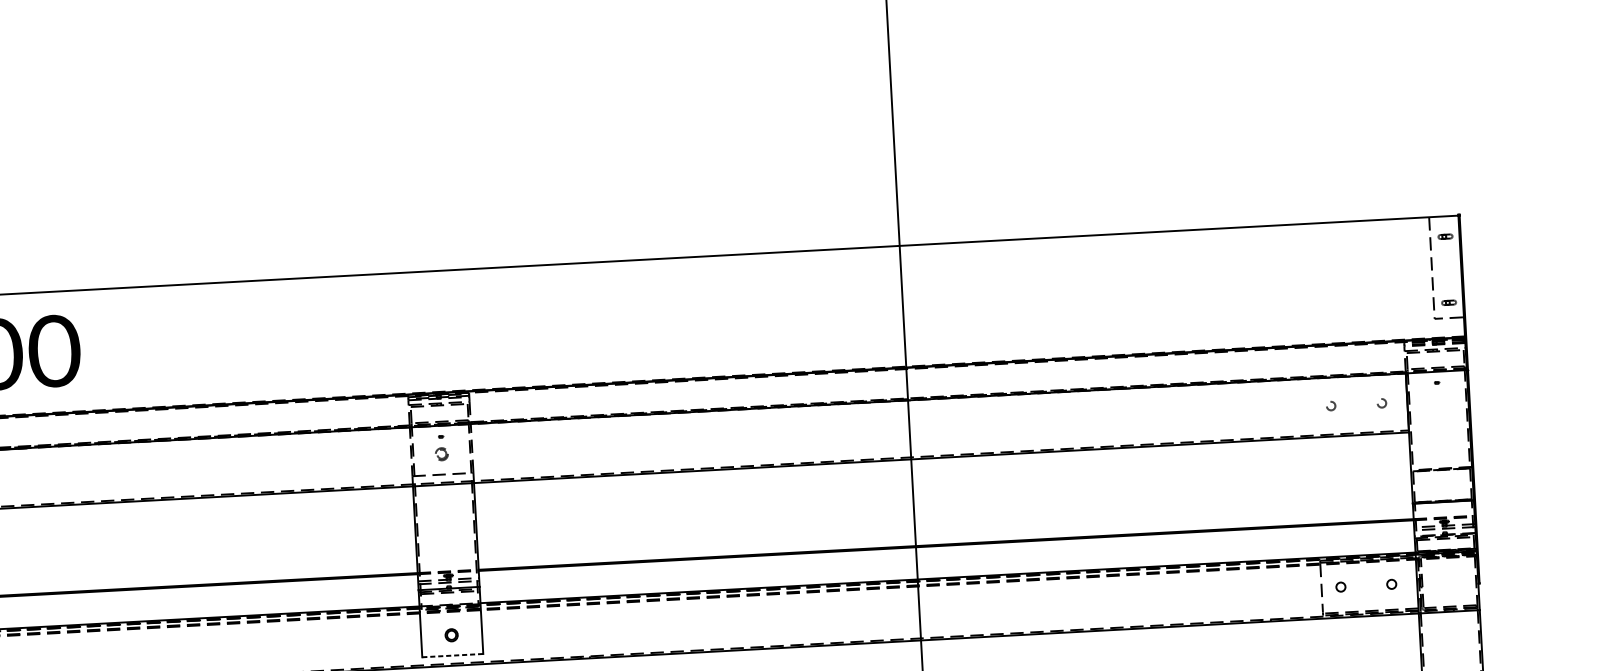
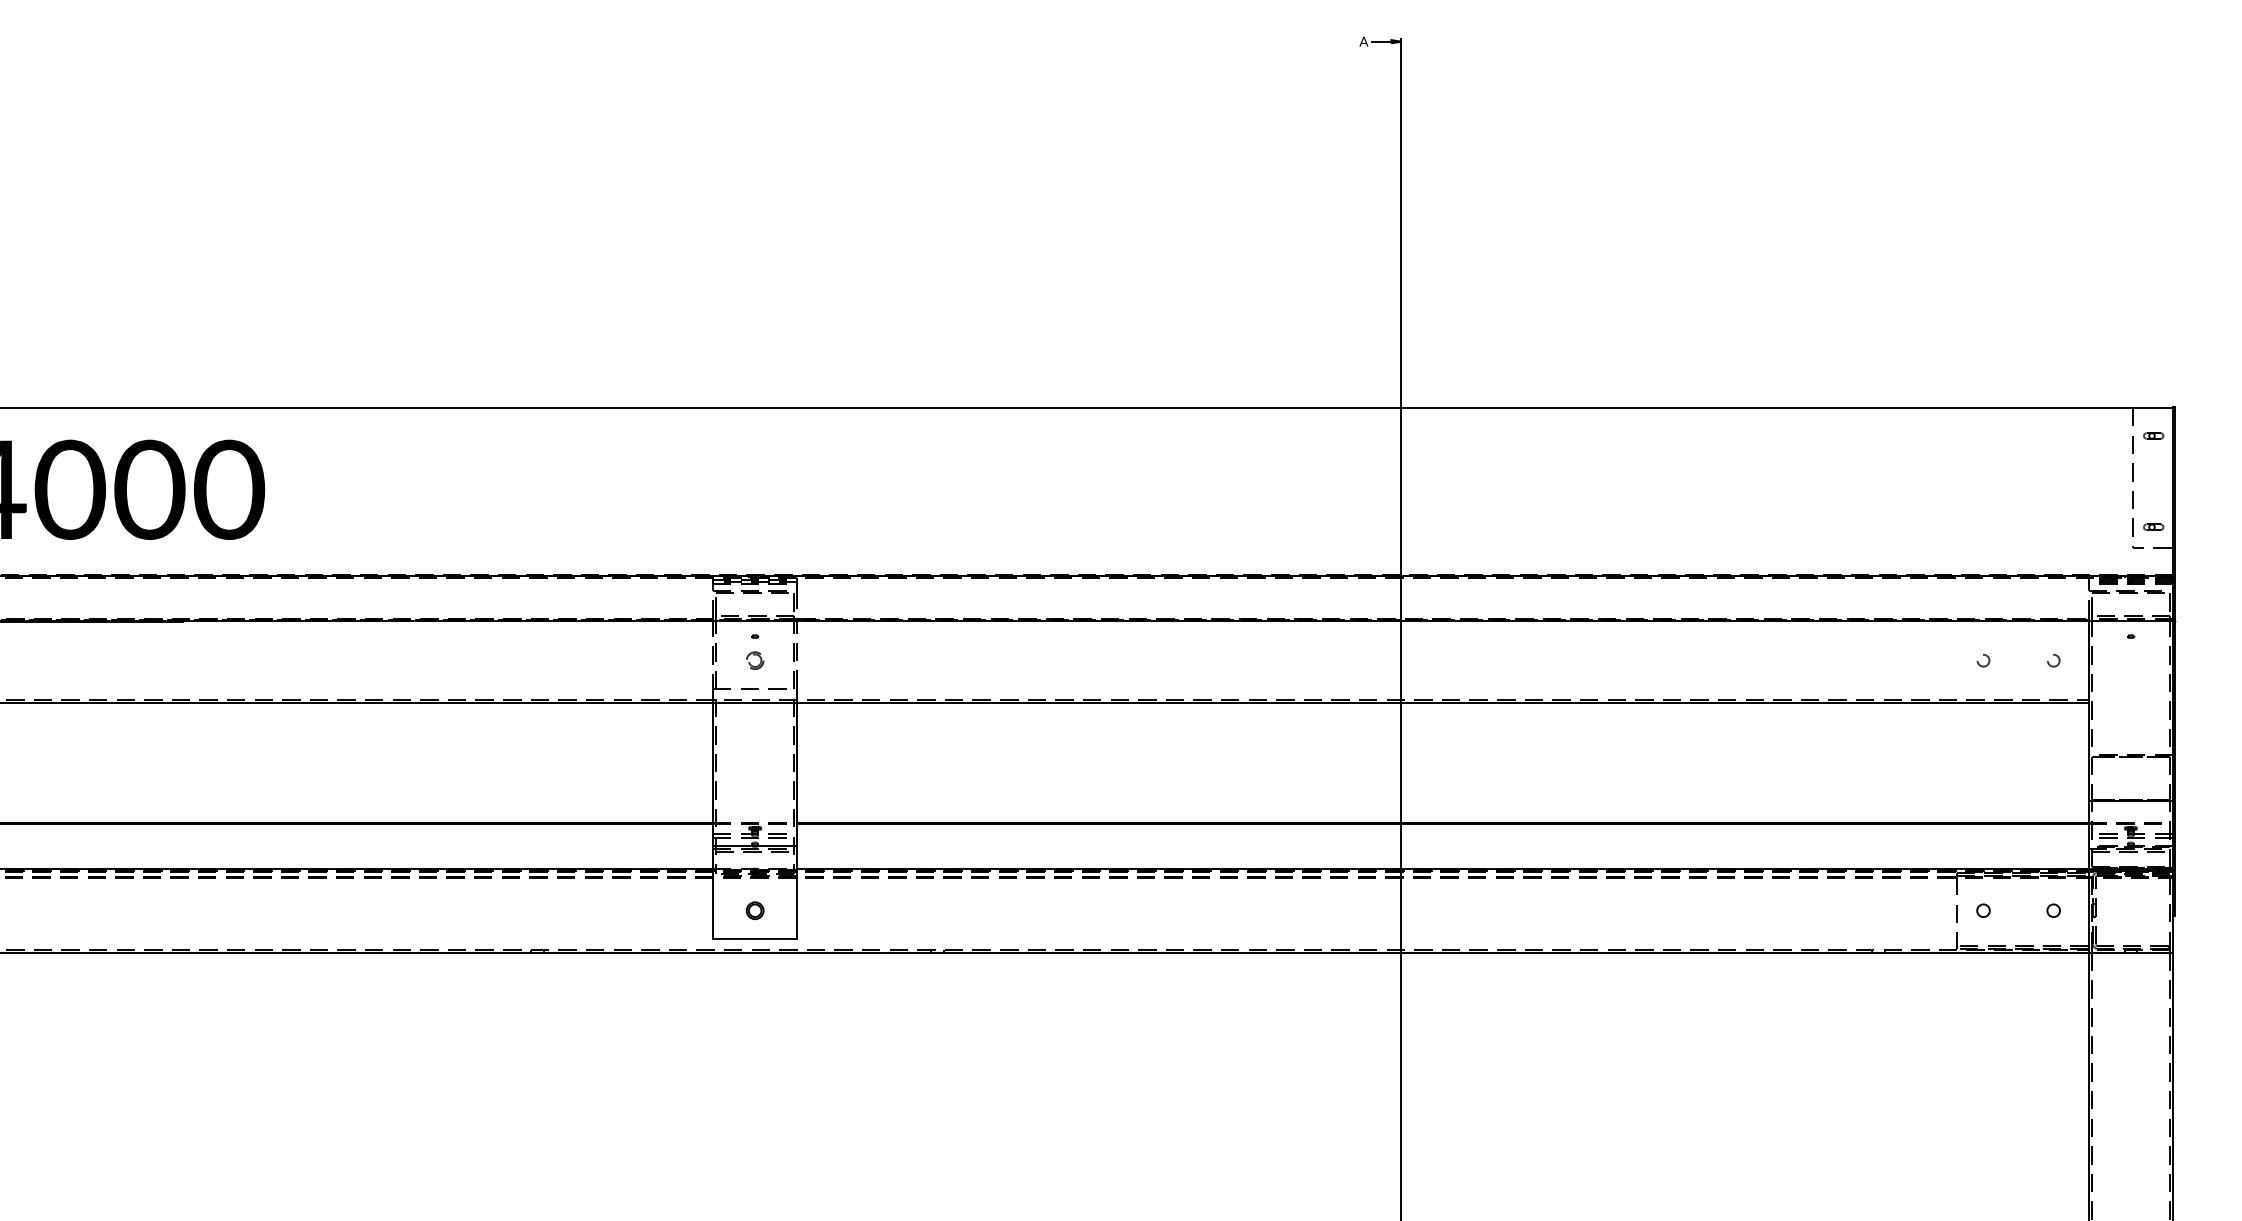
line: (453, 655) -> (755, 938), dashed -> solid

